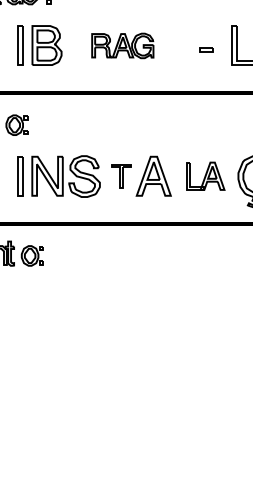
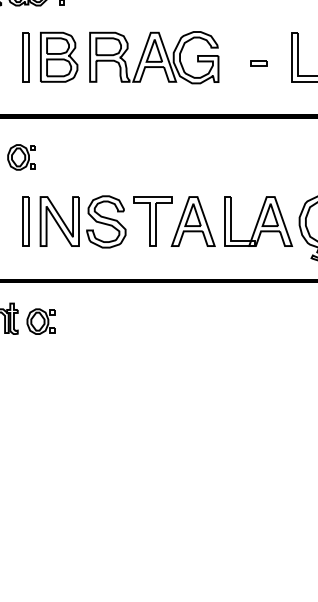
part: (122, 45) -> (154, 57), size x1.67
part: (121, 176) -> (152, 221), size x1.67
part: (205, 176) -> (258, 221), size x1.43

